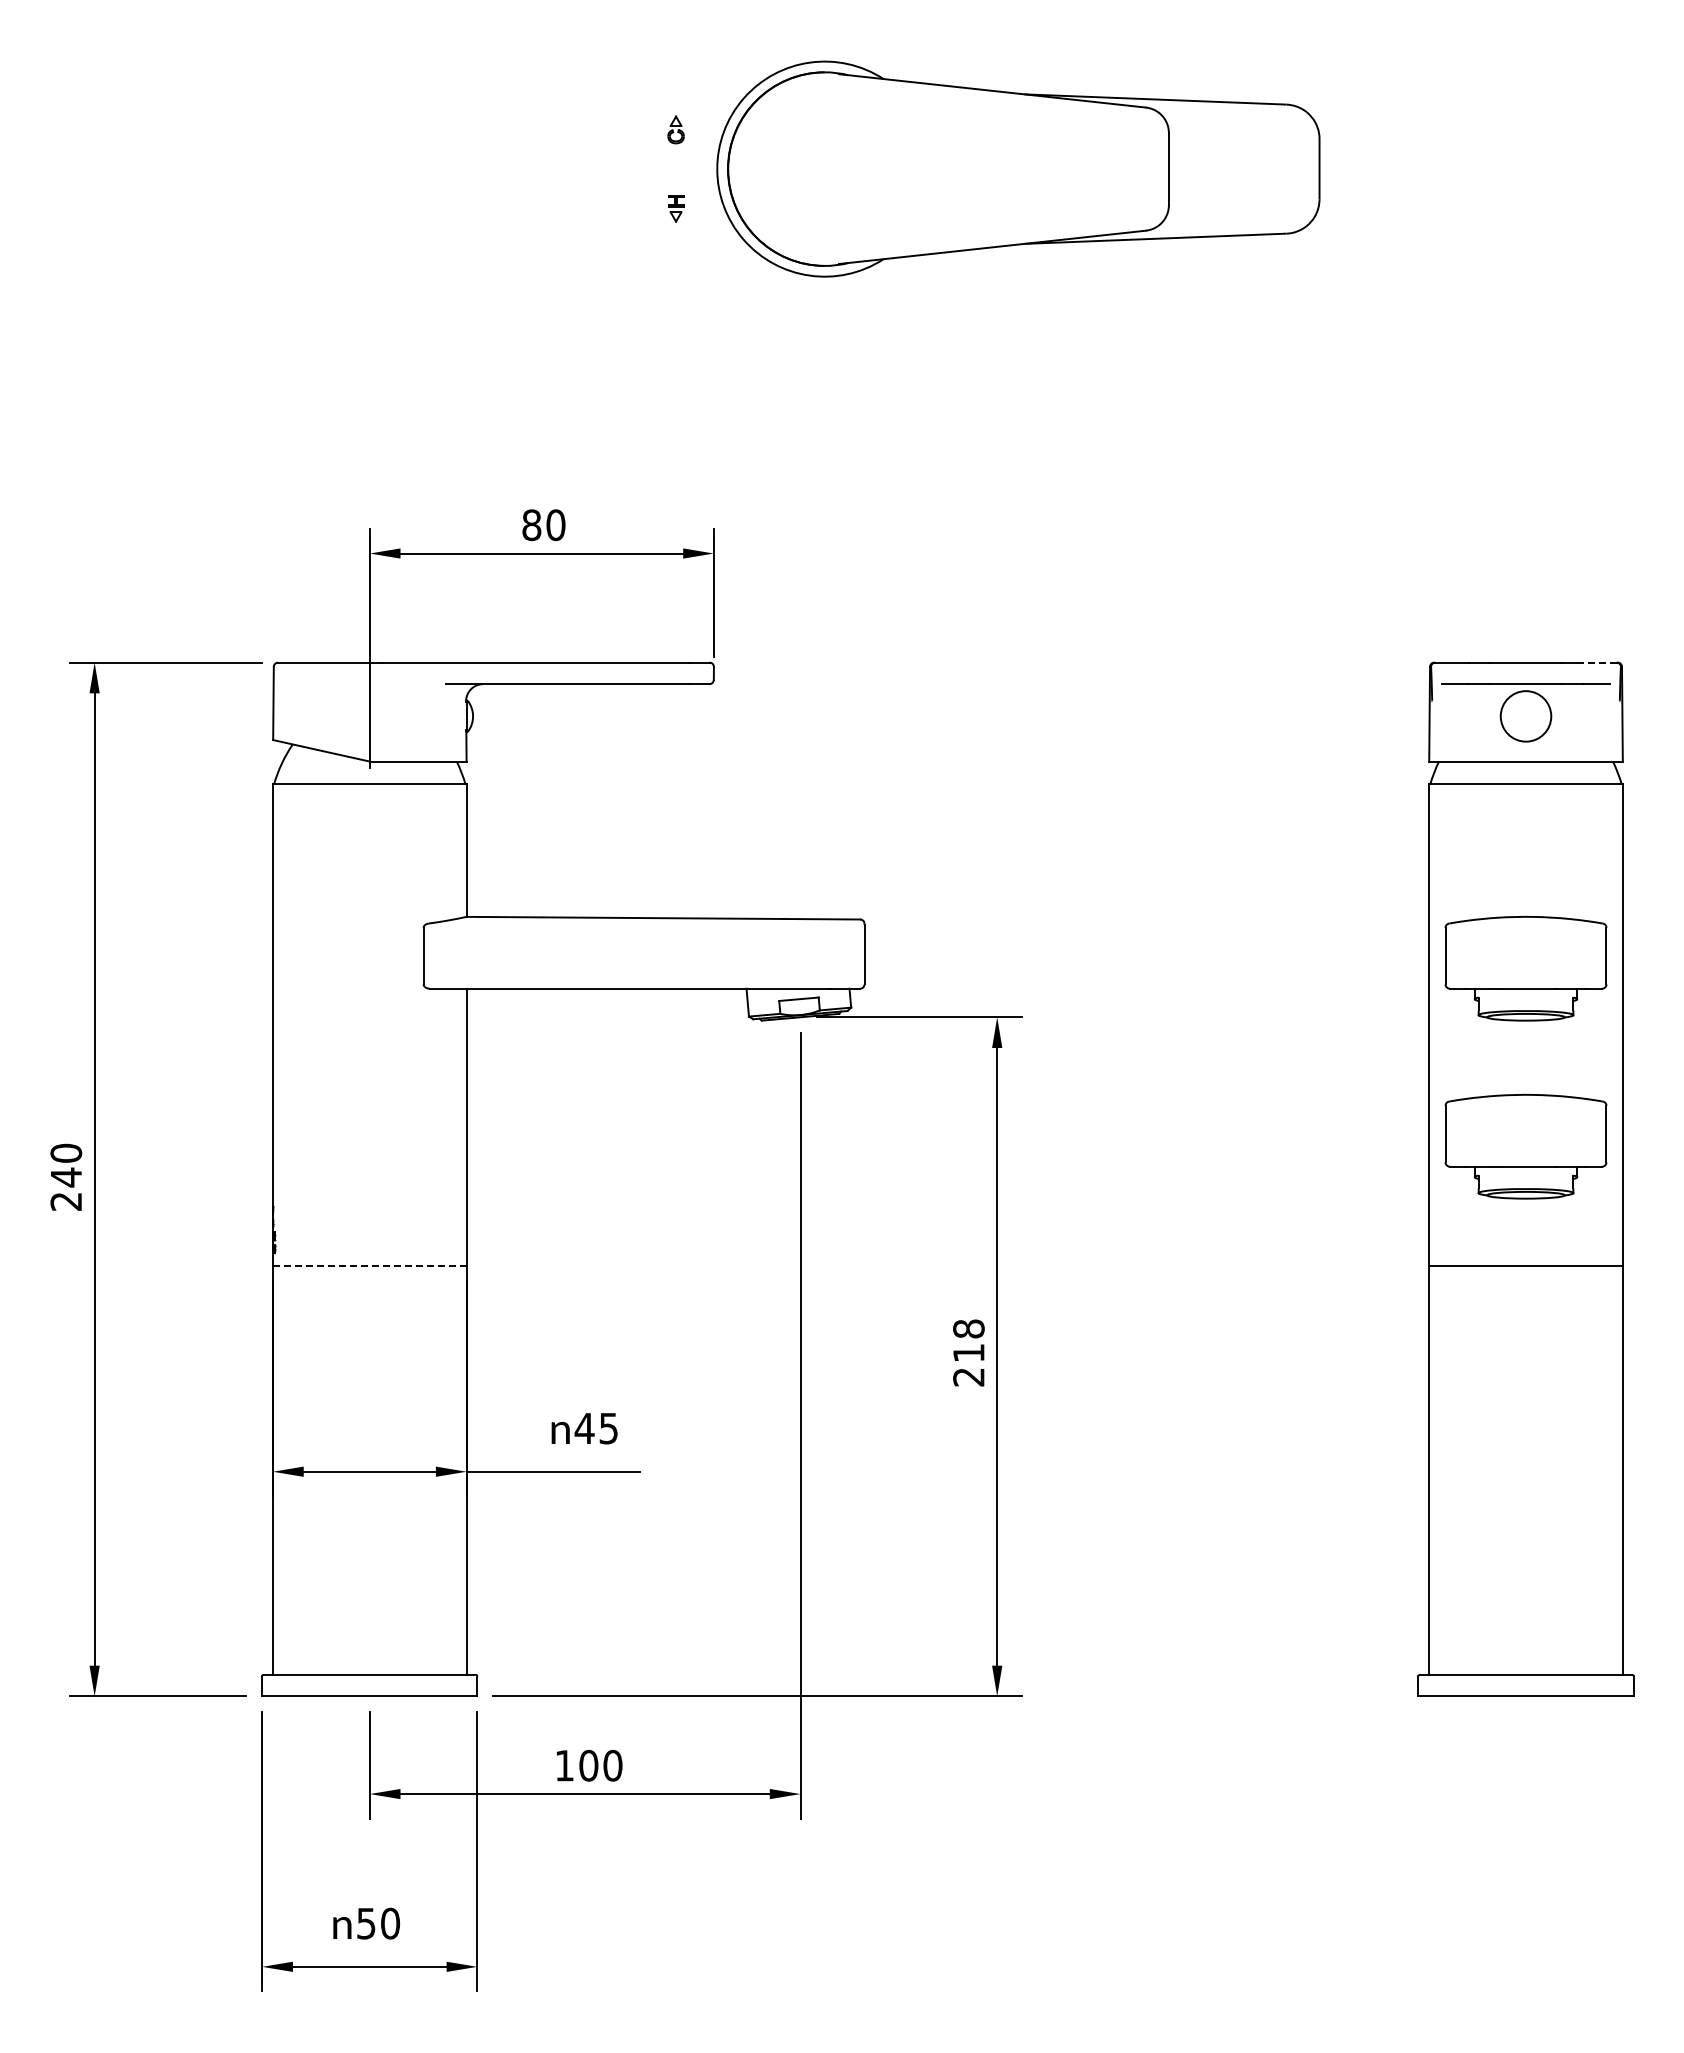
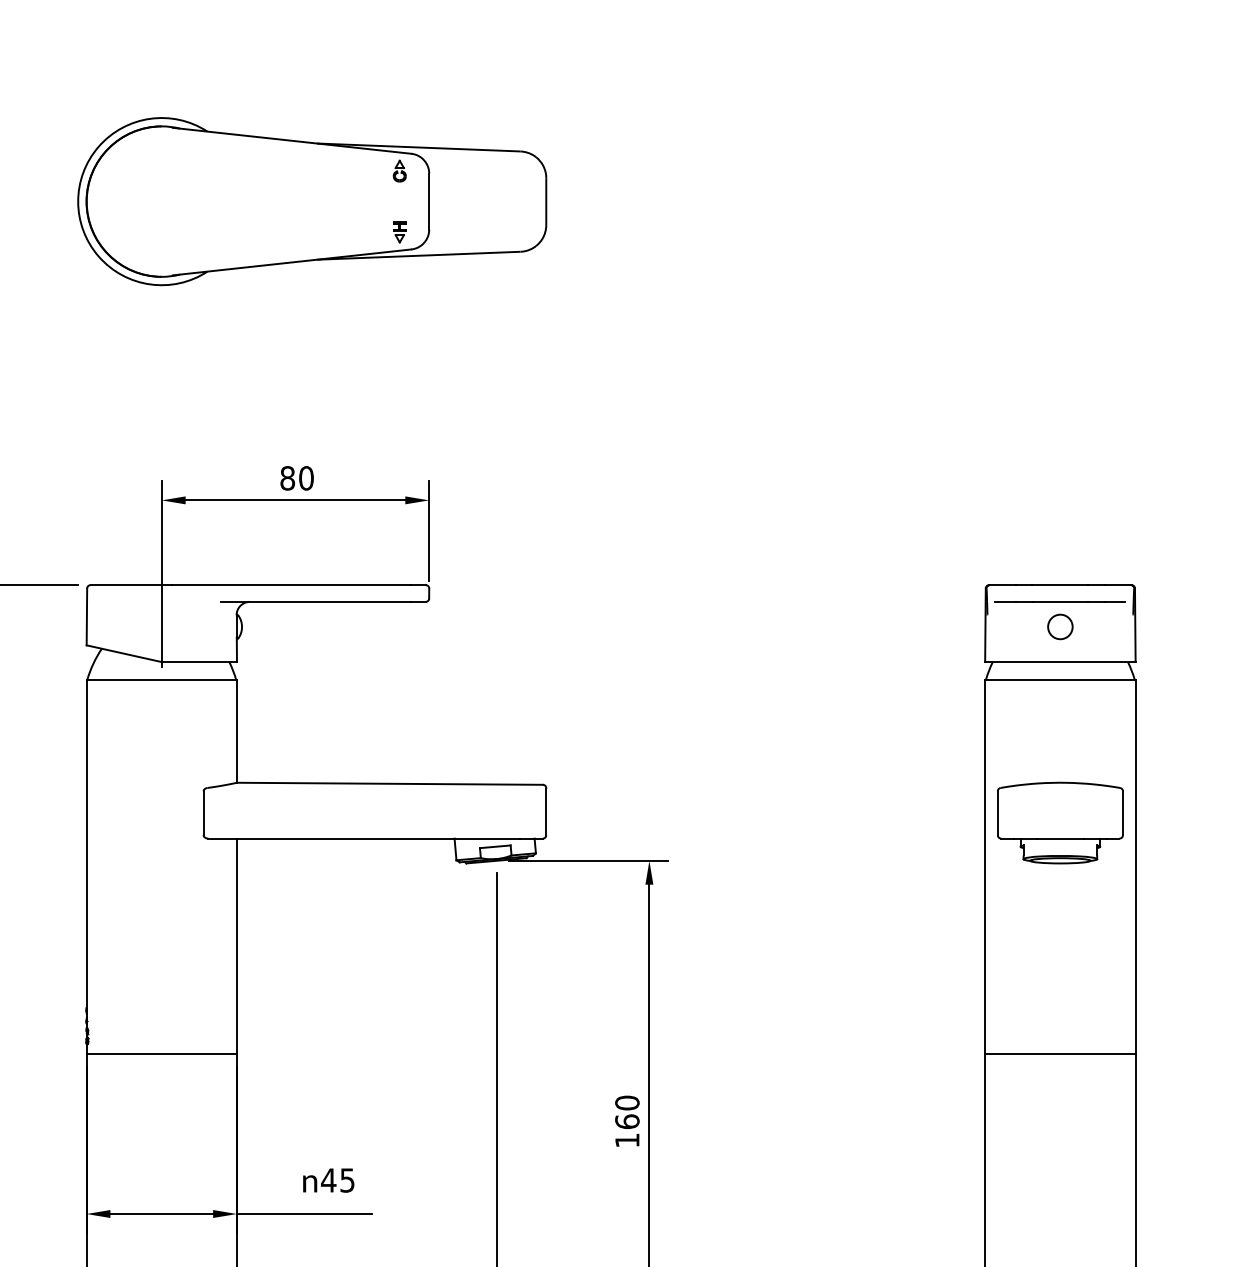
part: (1018, 168) -> (312, 201), moved
line: (1600, 662) -> (1118, 585), dashed -> solid
circle: (1525, 716) -> (1059, 627), size x0.62
part: (1525, 1146) -> (1059, 961), removed
line: (369, 1266) -> (161, 1054), dashed -> solid
text: (968, 1352) -> (627, 1121), 218 -> 160

